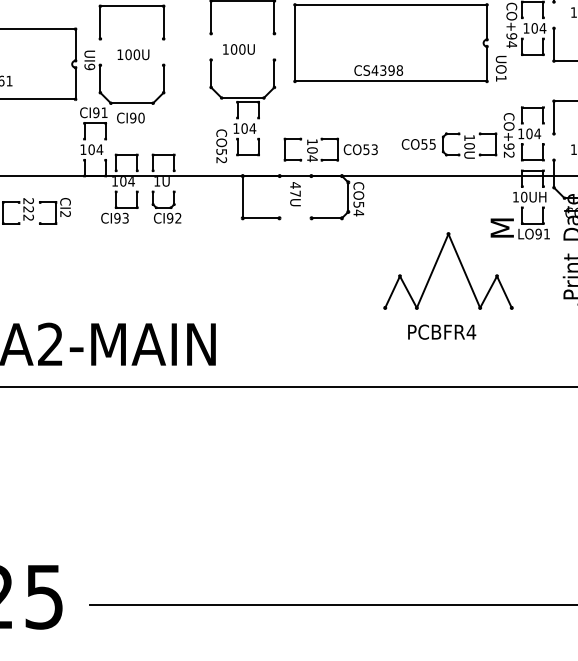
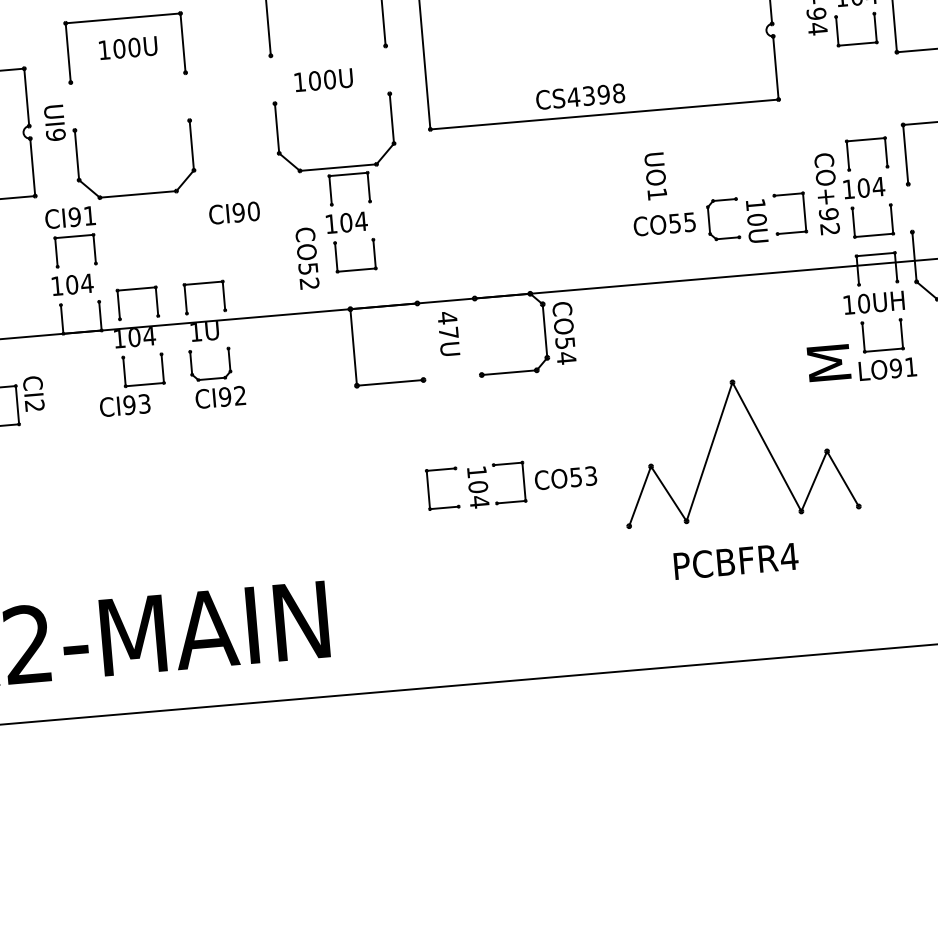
text: (133, 54) -> (128, 47), moved
text: (500, 68) -> (654, 176), moved
text: (130, 117) -> (233, 212), moved
part: (337, 149) -> (523, 481), moved

